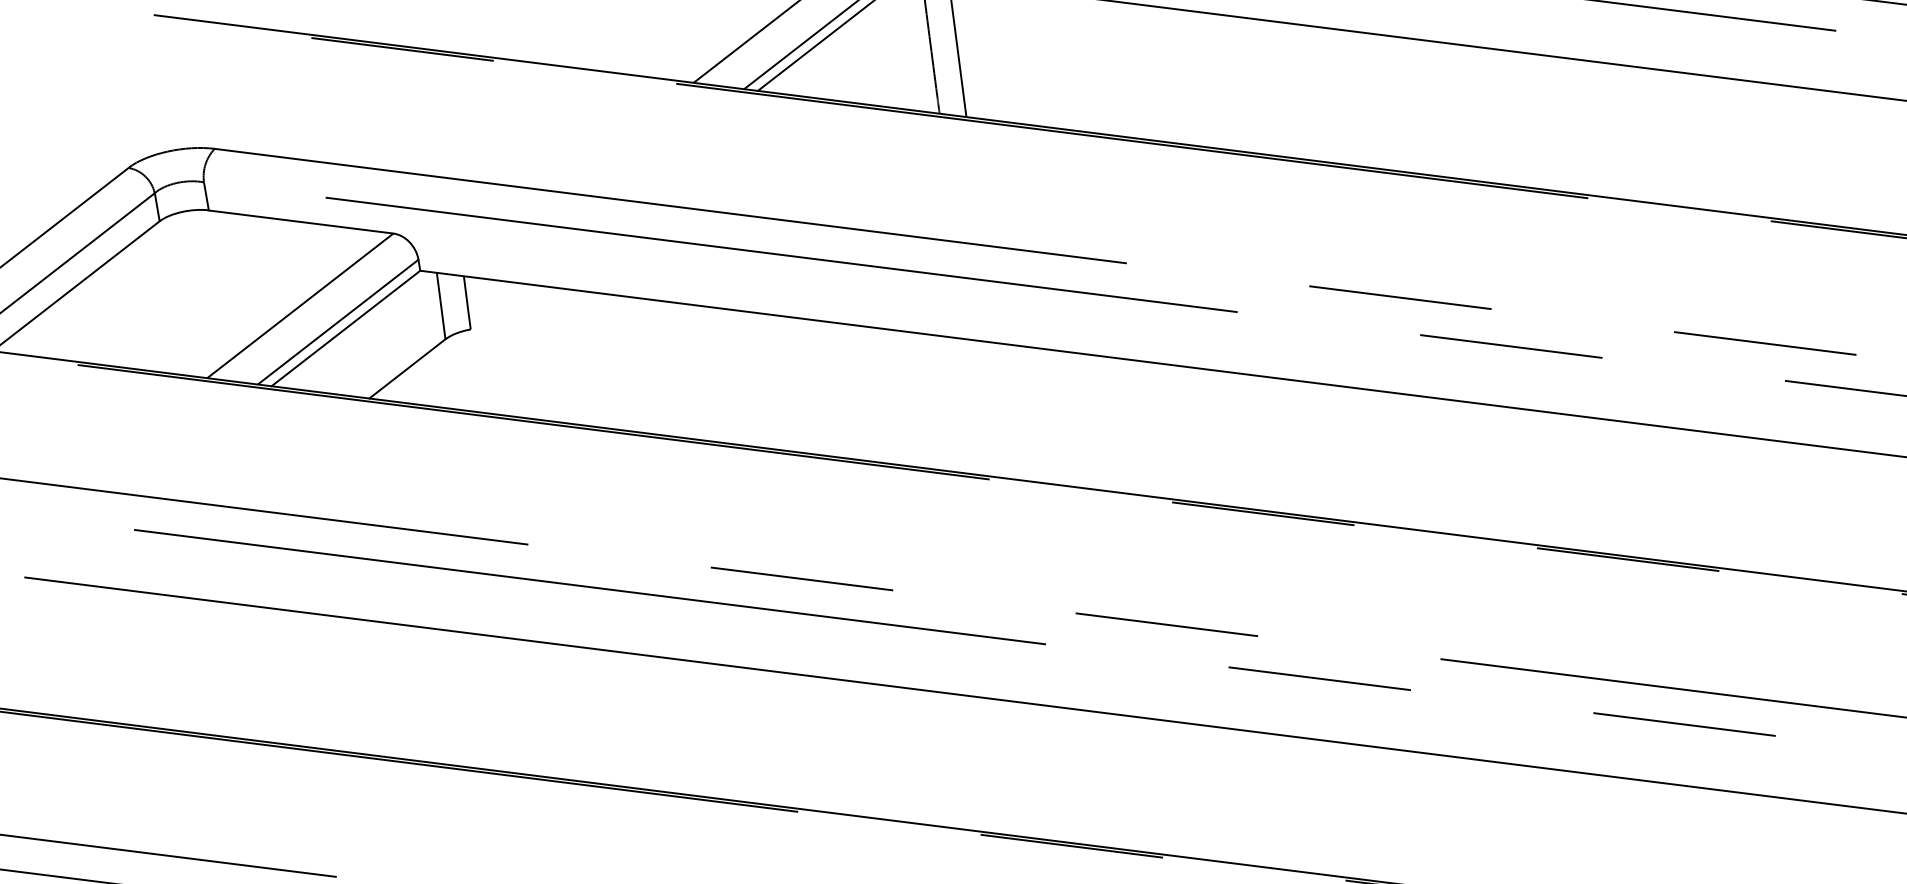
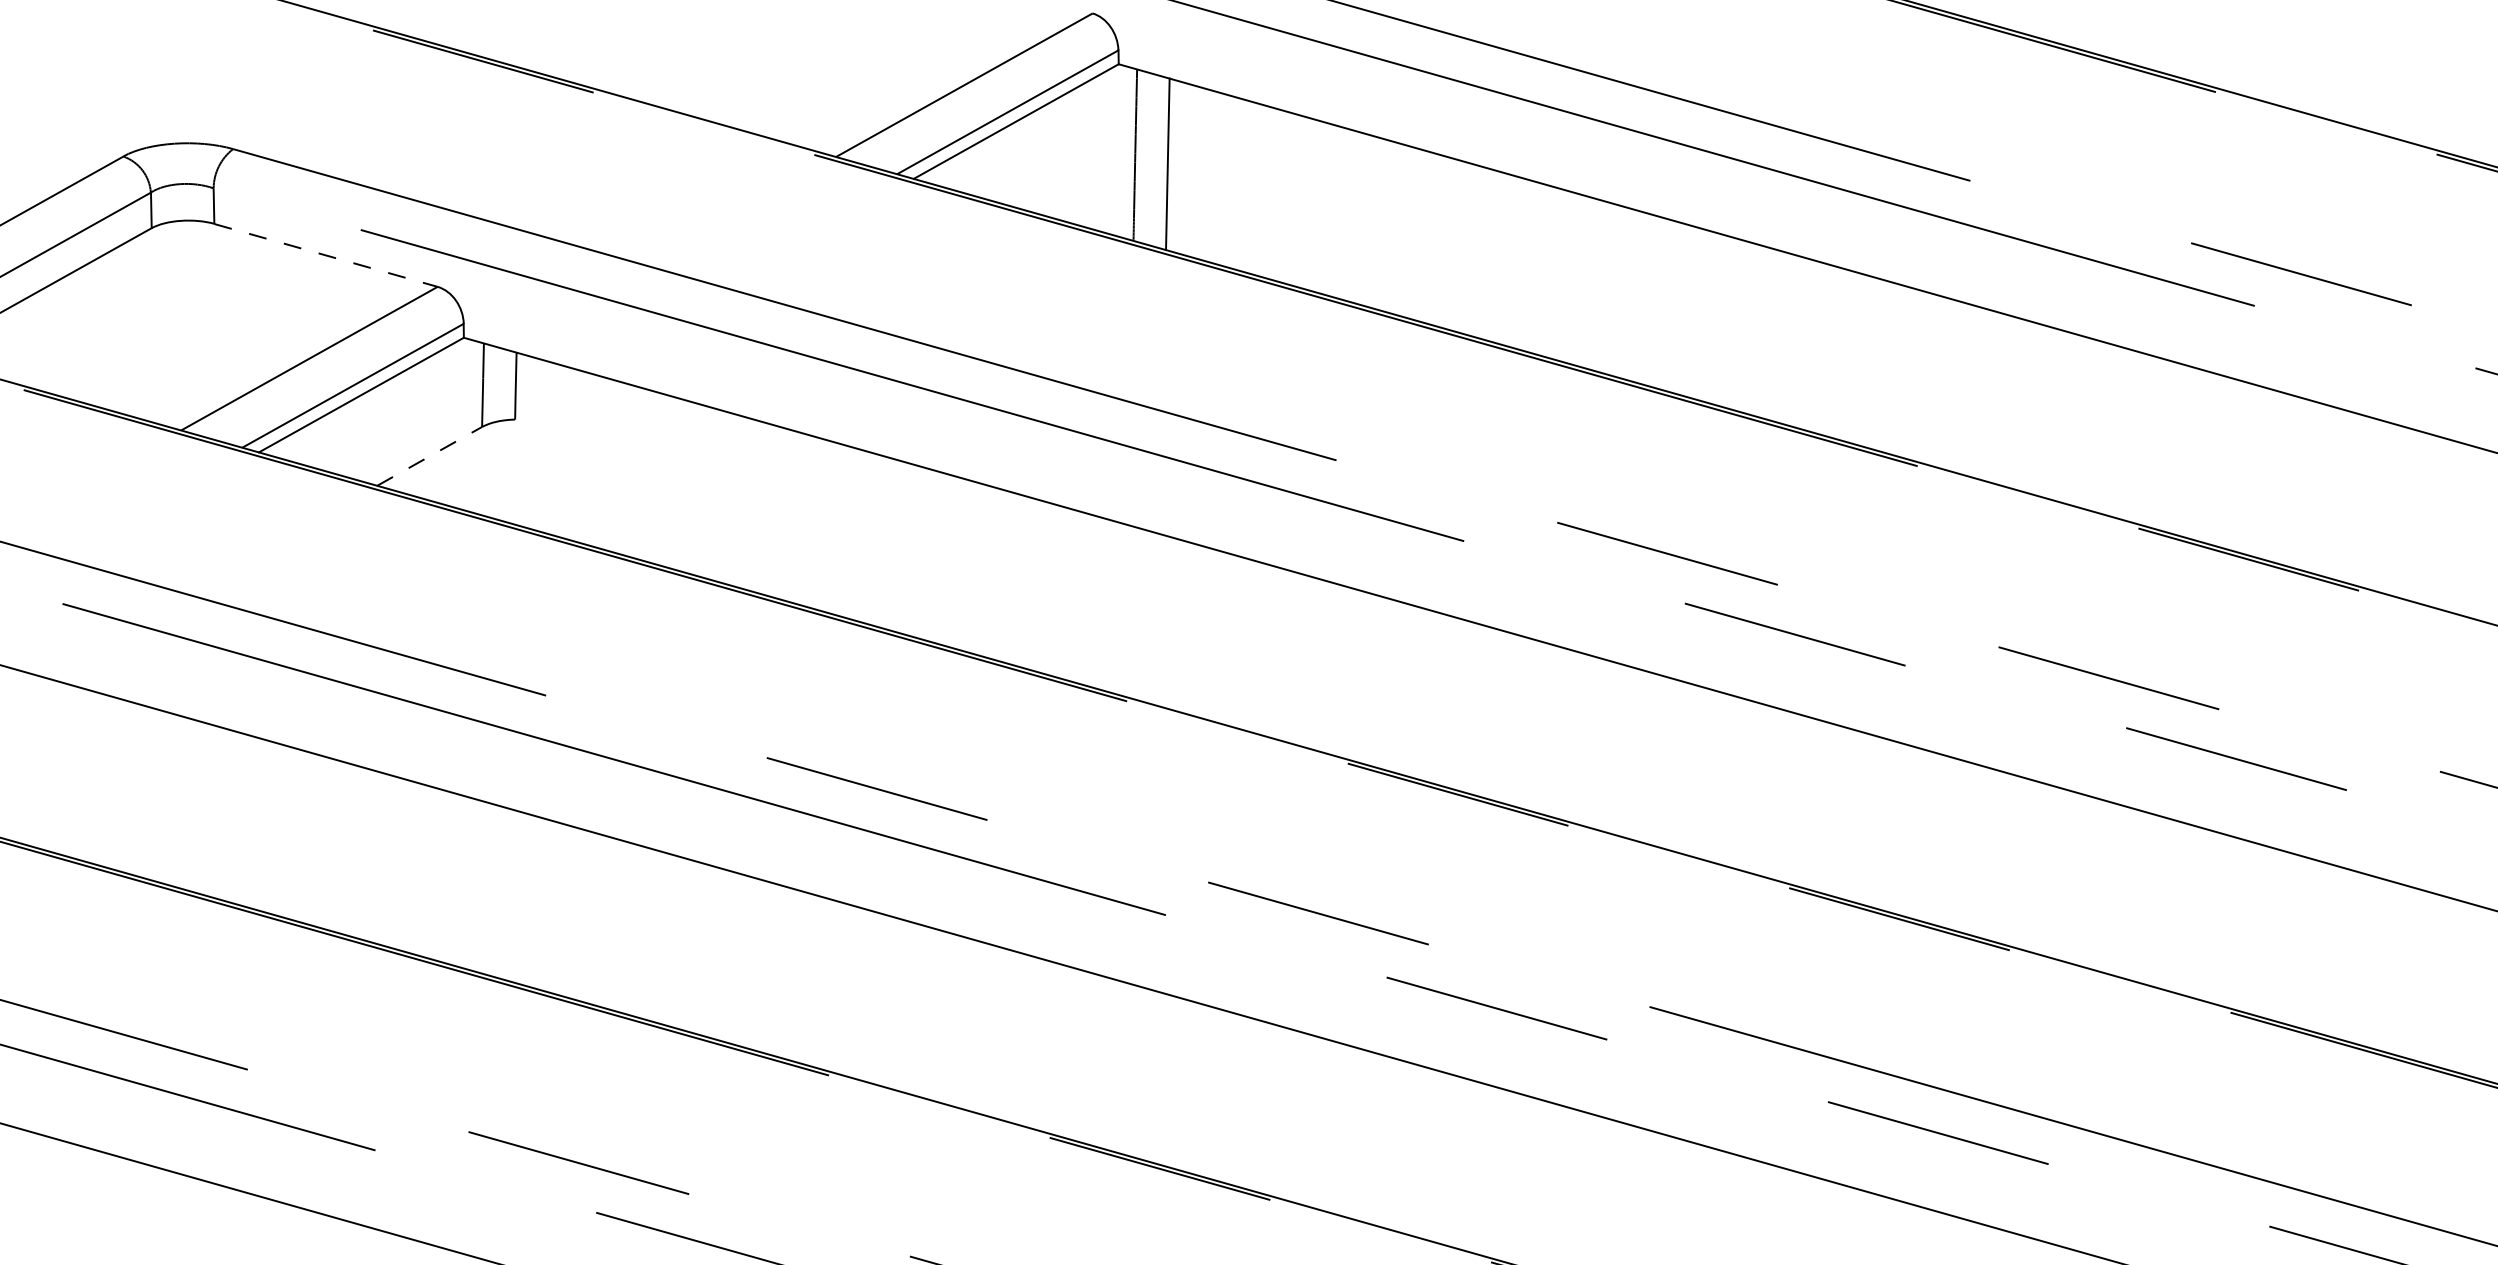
line: (301, 222) -> (326, 255), solid -> dashed
line: (408, 368) -> (430, 456), solid -> dashed

